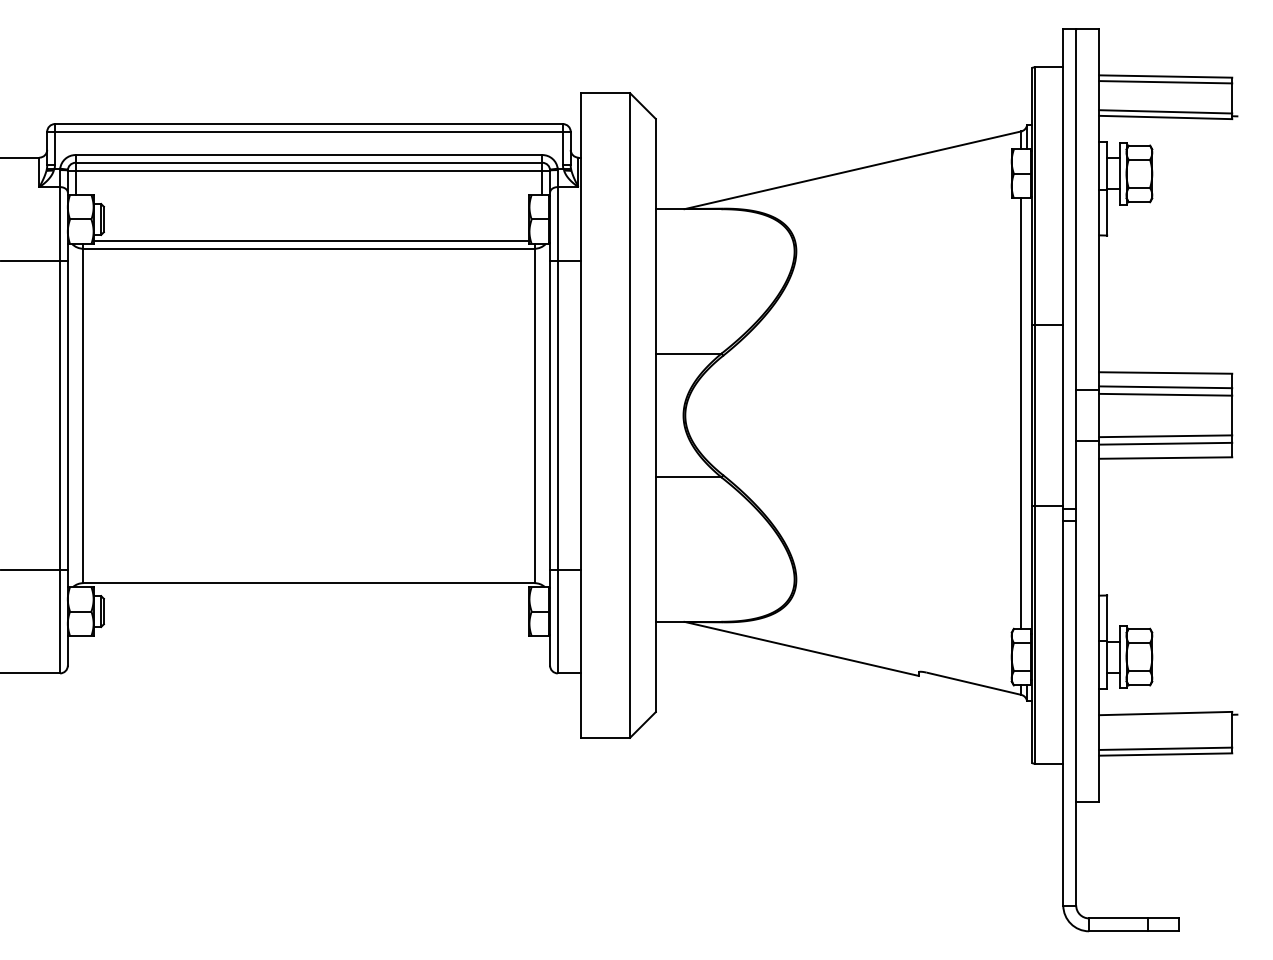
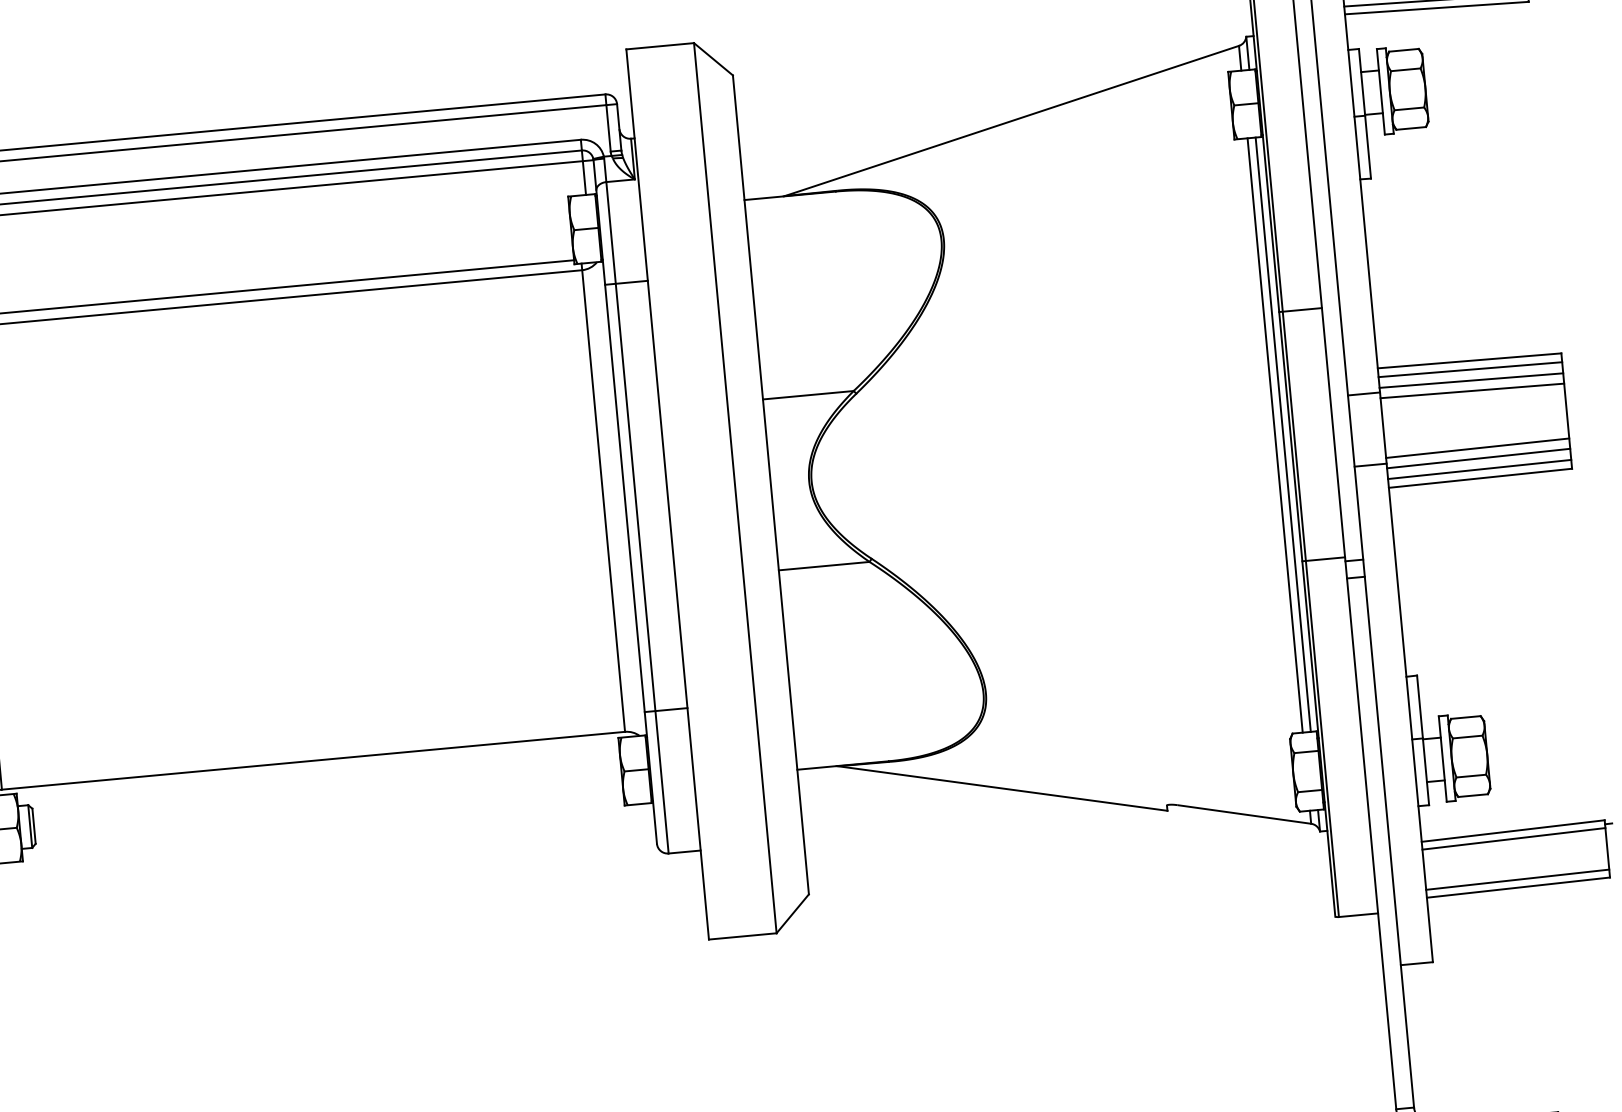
line: (1165, 379) -> (1469, 369), added
line: (1027, 413) -> (1283, 434), added
line: (1165, 451) -> (1479, 469), added
line: (1165, 718) -> (1513, 837), added

